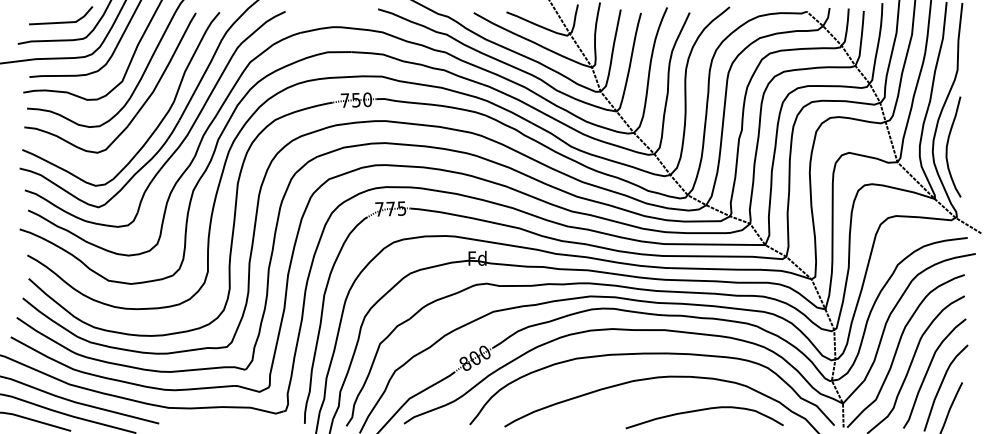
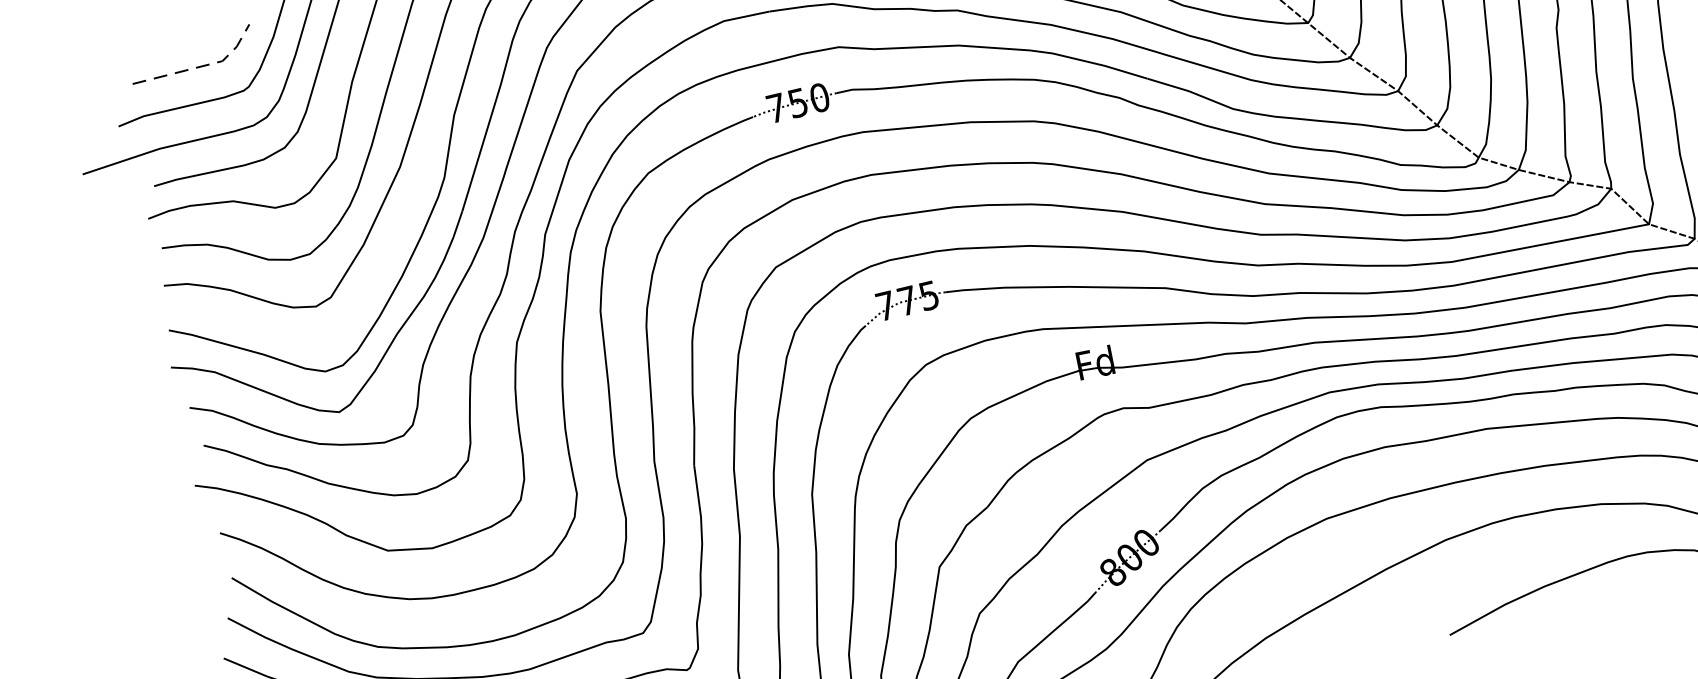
line: (65, 22) -> (202, 66), solid -> dashed

